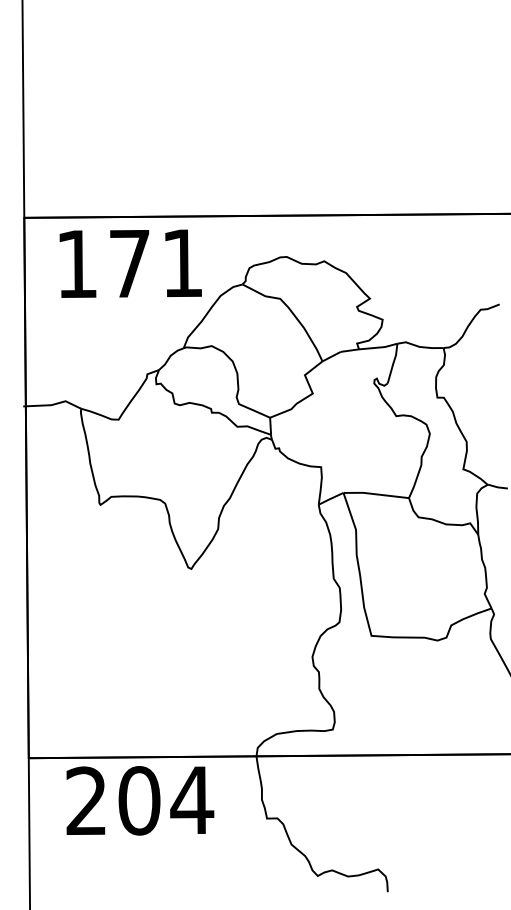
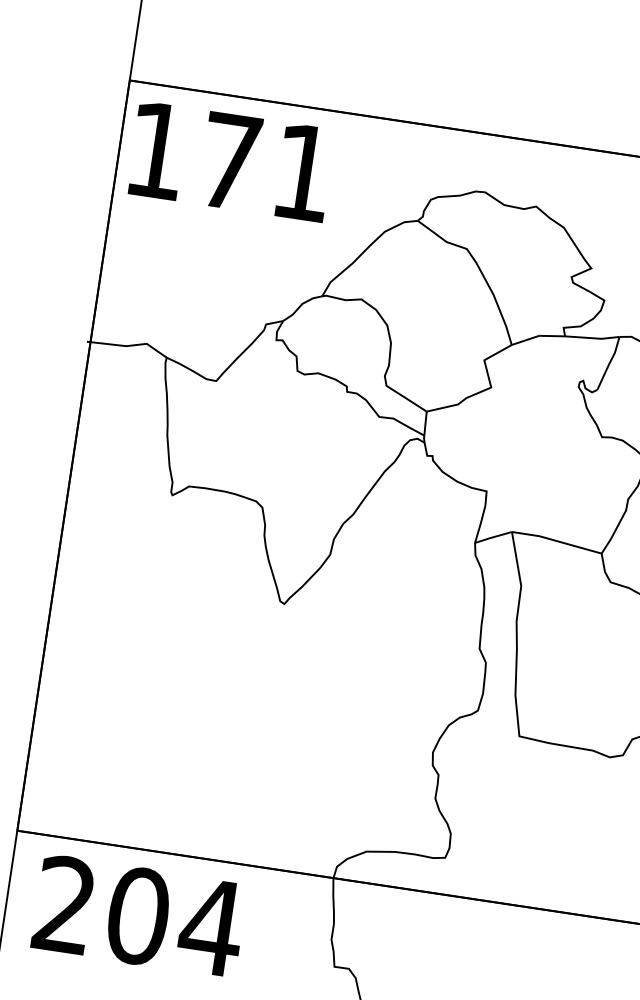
text: (130, 263) -> (230, 161), moved
text: (140, 800) -> (139, 915), moved

